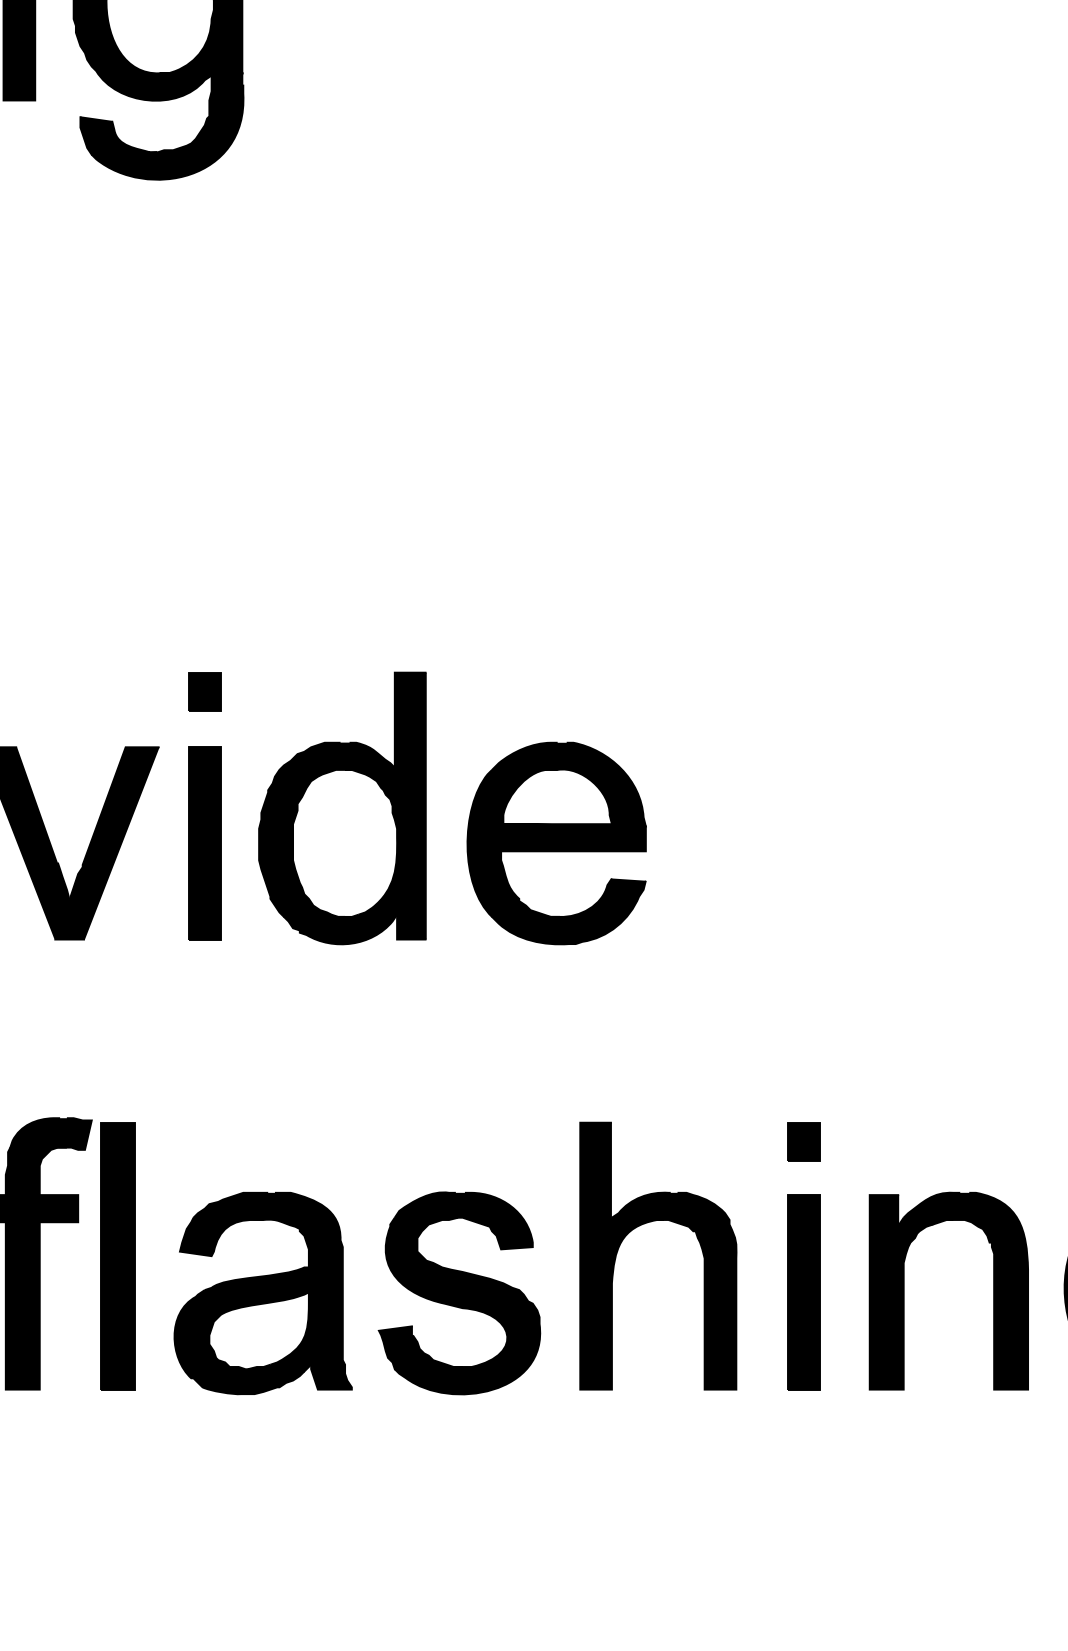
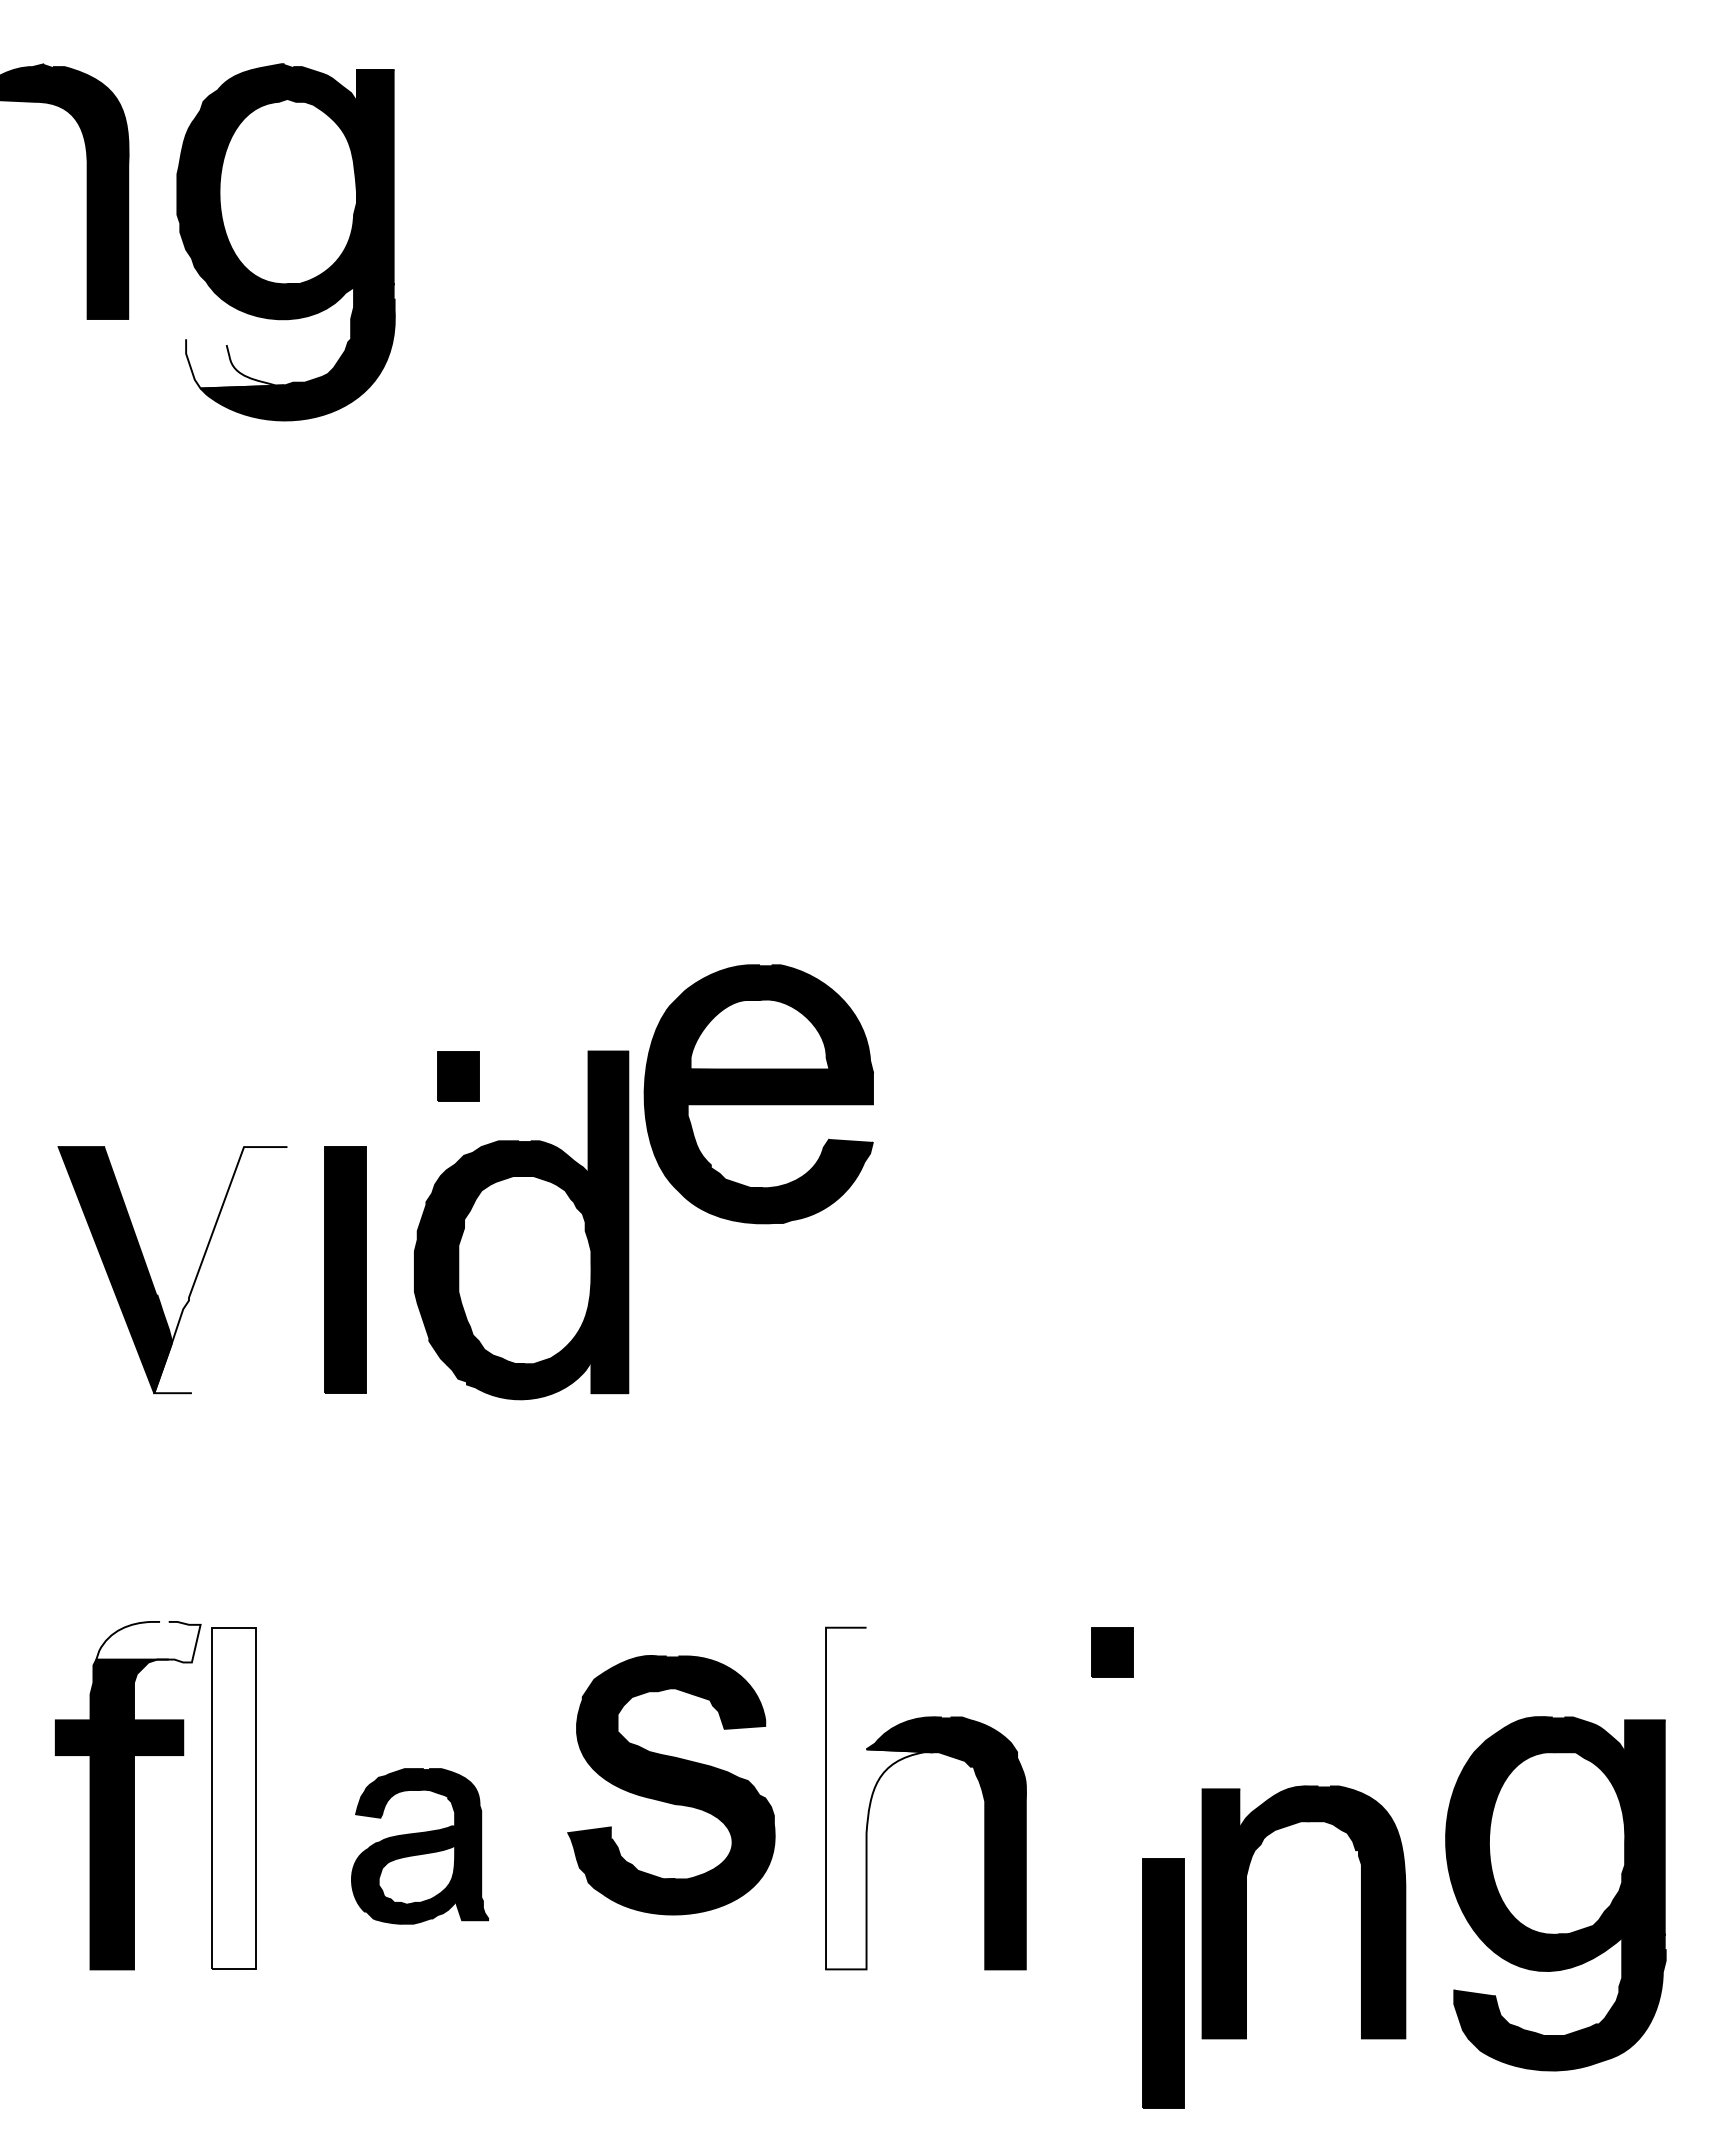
fill: (119, 135) -> (235, 363), removed
part: (204, 692) -> (458, 1076), moved
fill: (107, 843) -> (220, 1270), removed
part: (556, 843) -> (758, 1094), moved
fill: (51, 1133) -> (148, 1641), removed
fill: (117, 1256) -> (233, 1798), removed
fill: (622, 1256) -> (879, 1798), removed
part: (904, 1291) -> (1246, 1912), moved
part: (804, 1292) -> (1163, 1983), moved
part: (262, 1293) -> (419, 1846), size x0.6
part: (459, 1293) -> (671, 1785), moved

